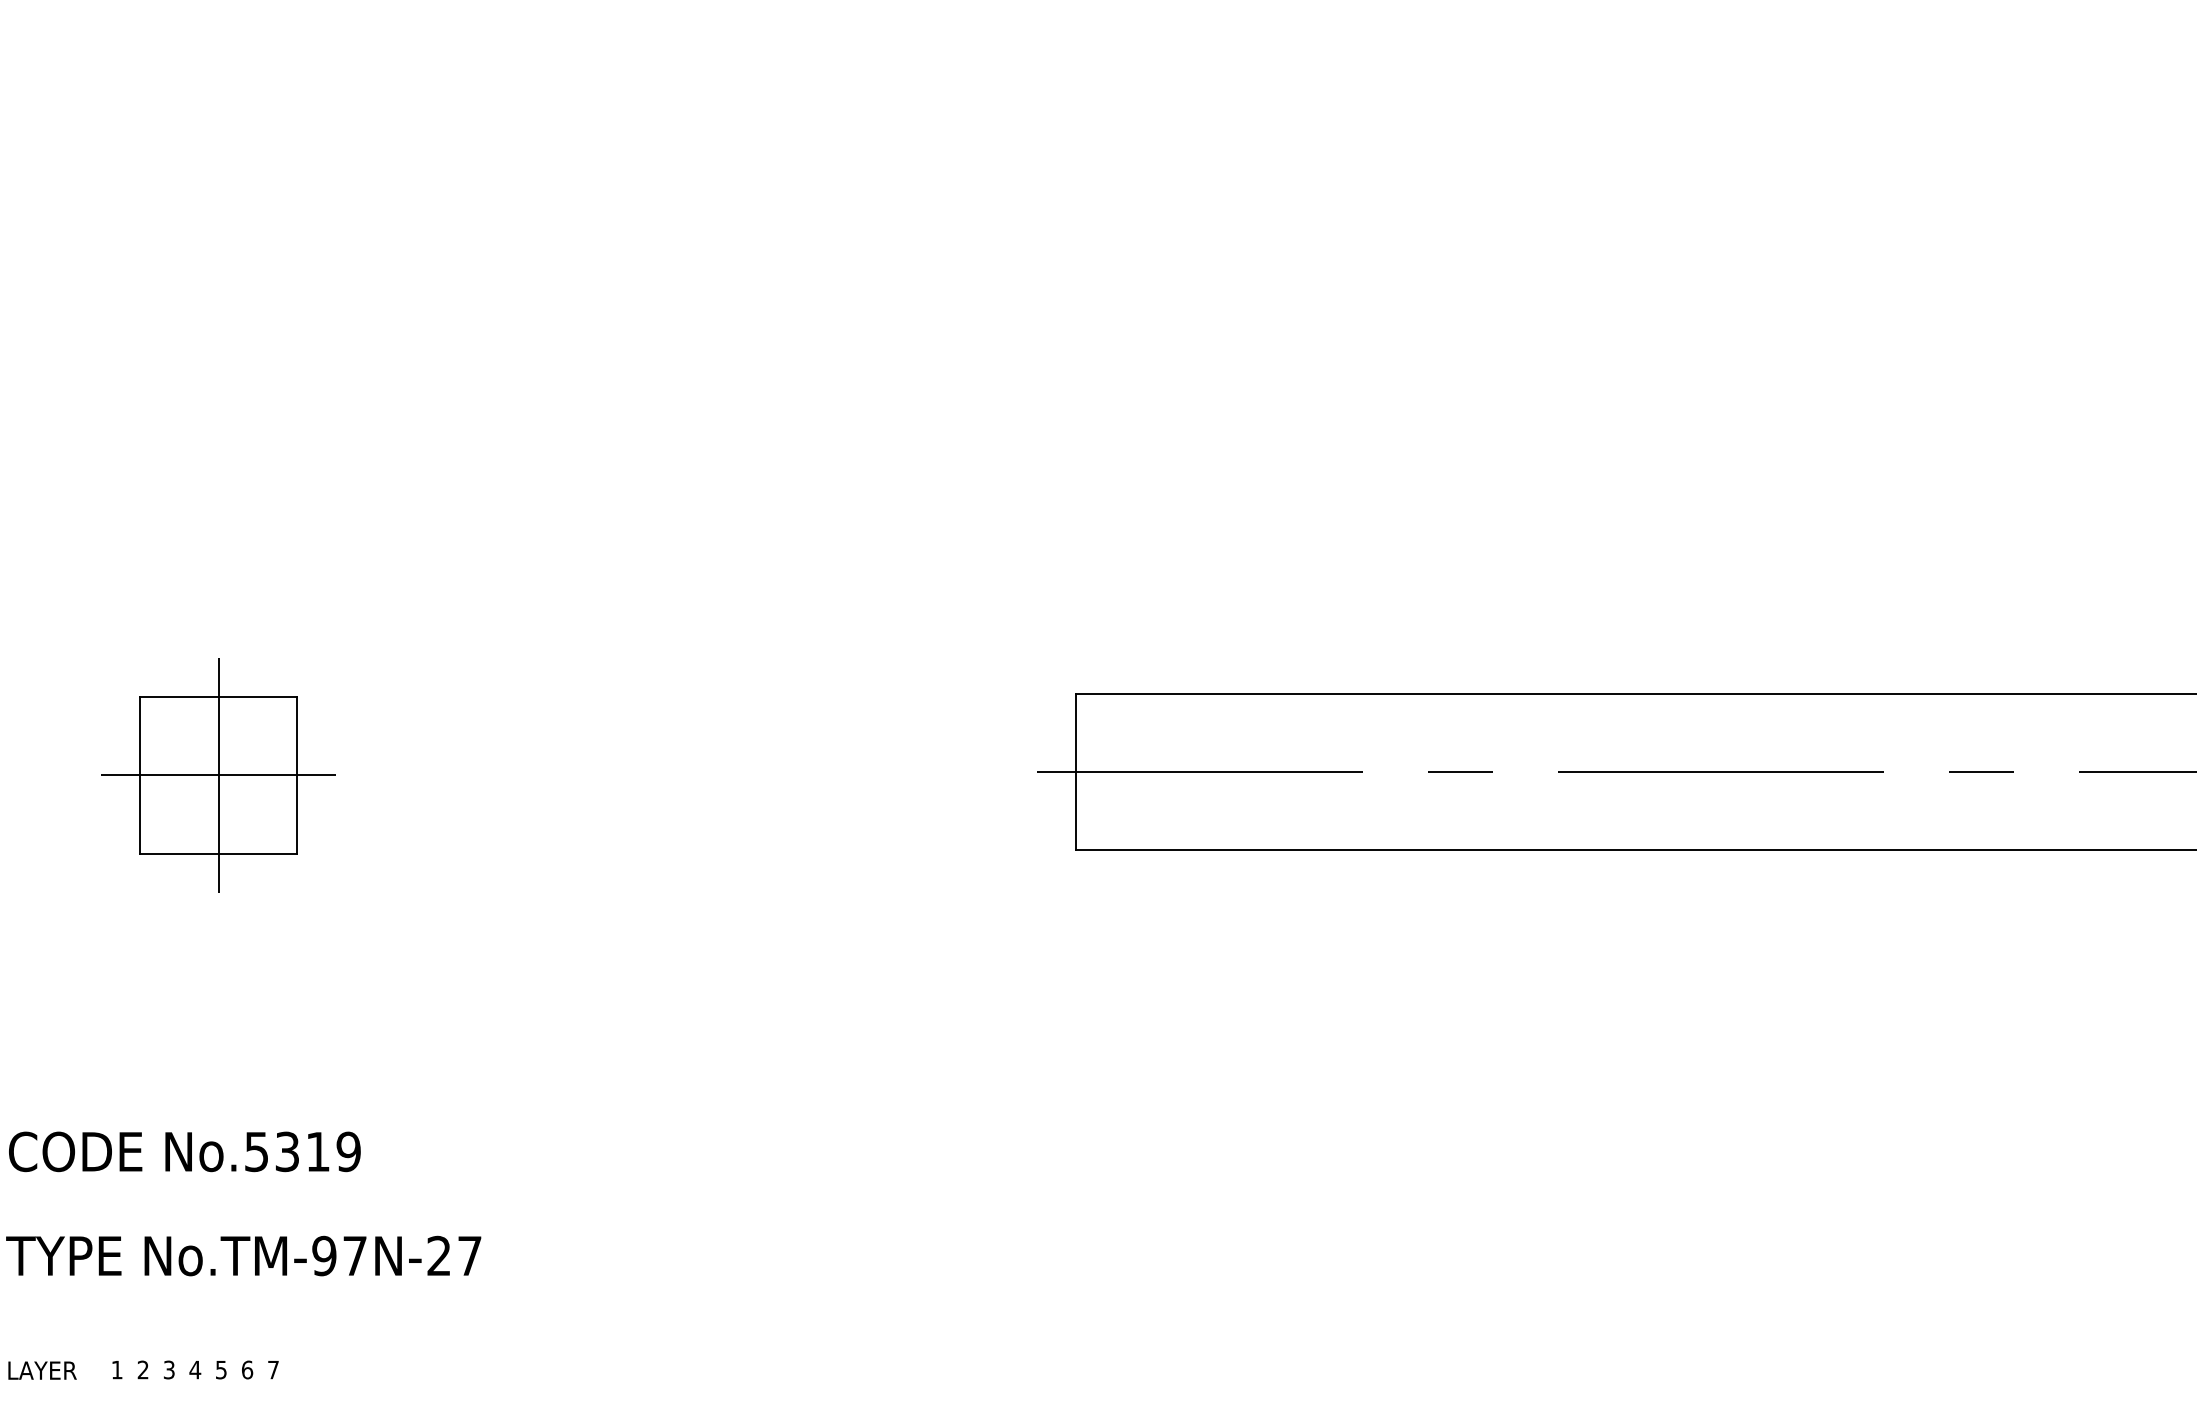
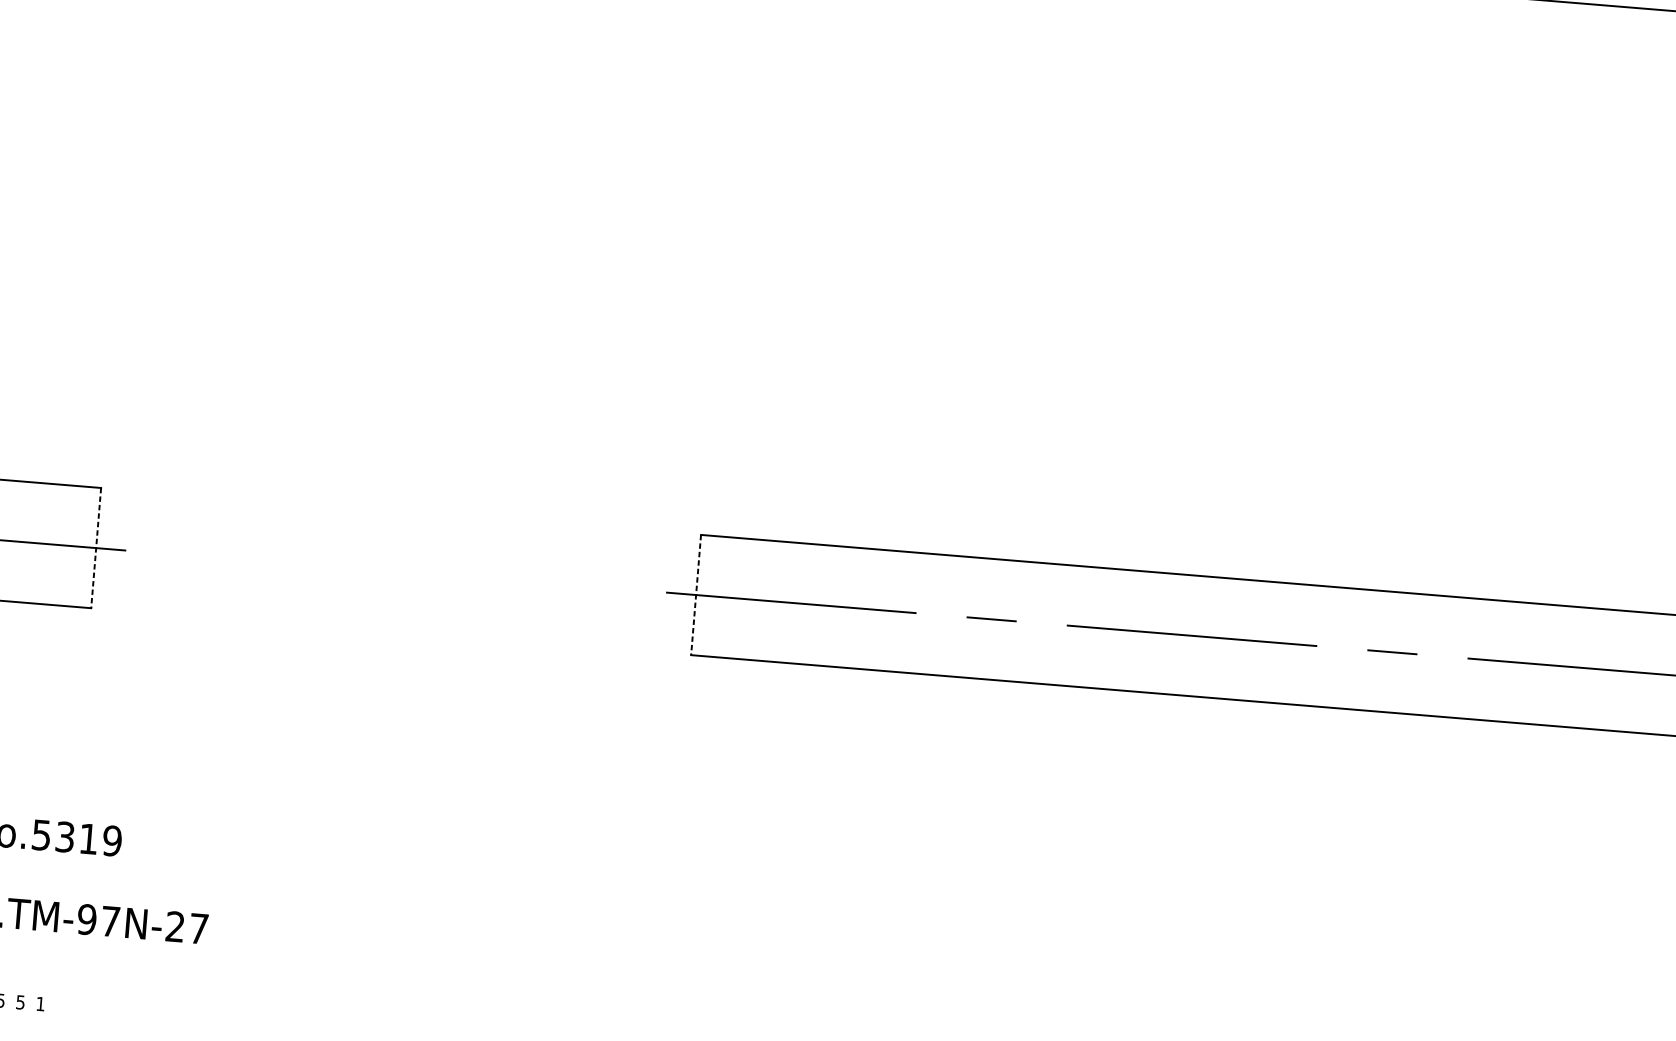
line: (1076, 772) -> (696, 595), solid -> dashed
line: (218, 775) -> (35, 543), removed
line: (296, 775) -> (95, 548), solid -> dashed
text: (247, 1369) -> (20, 1002), 6 -> 5
text: (273, 1370) -> (40, 1004), 7 -> 1

